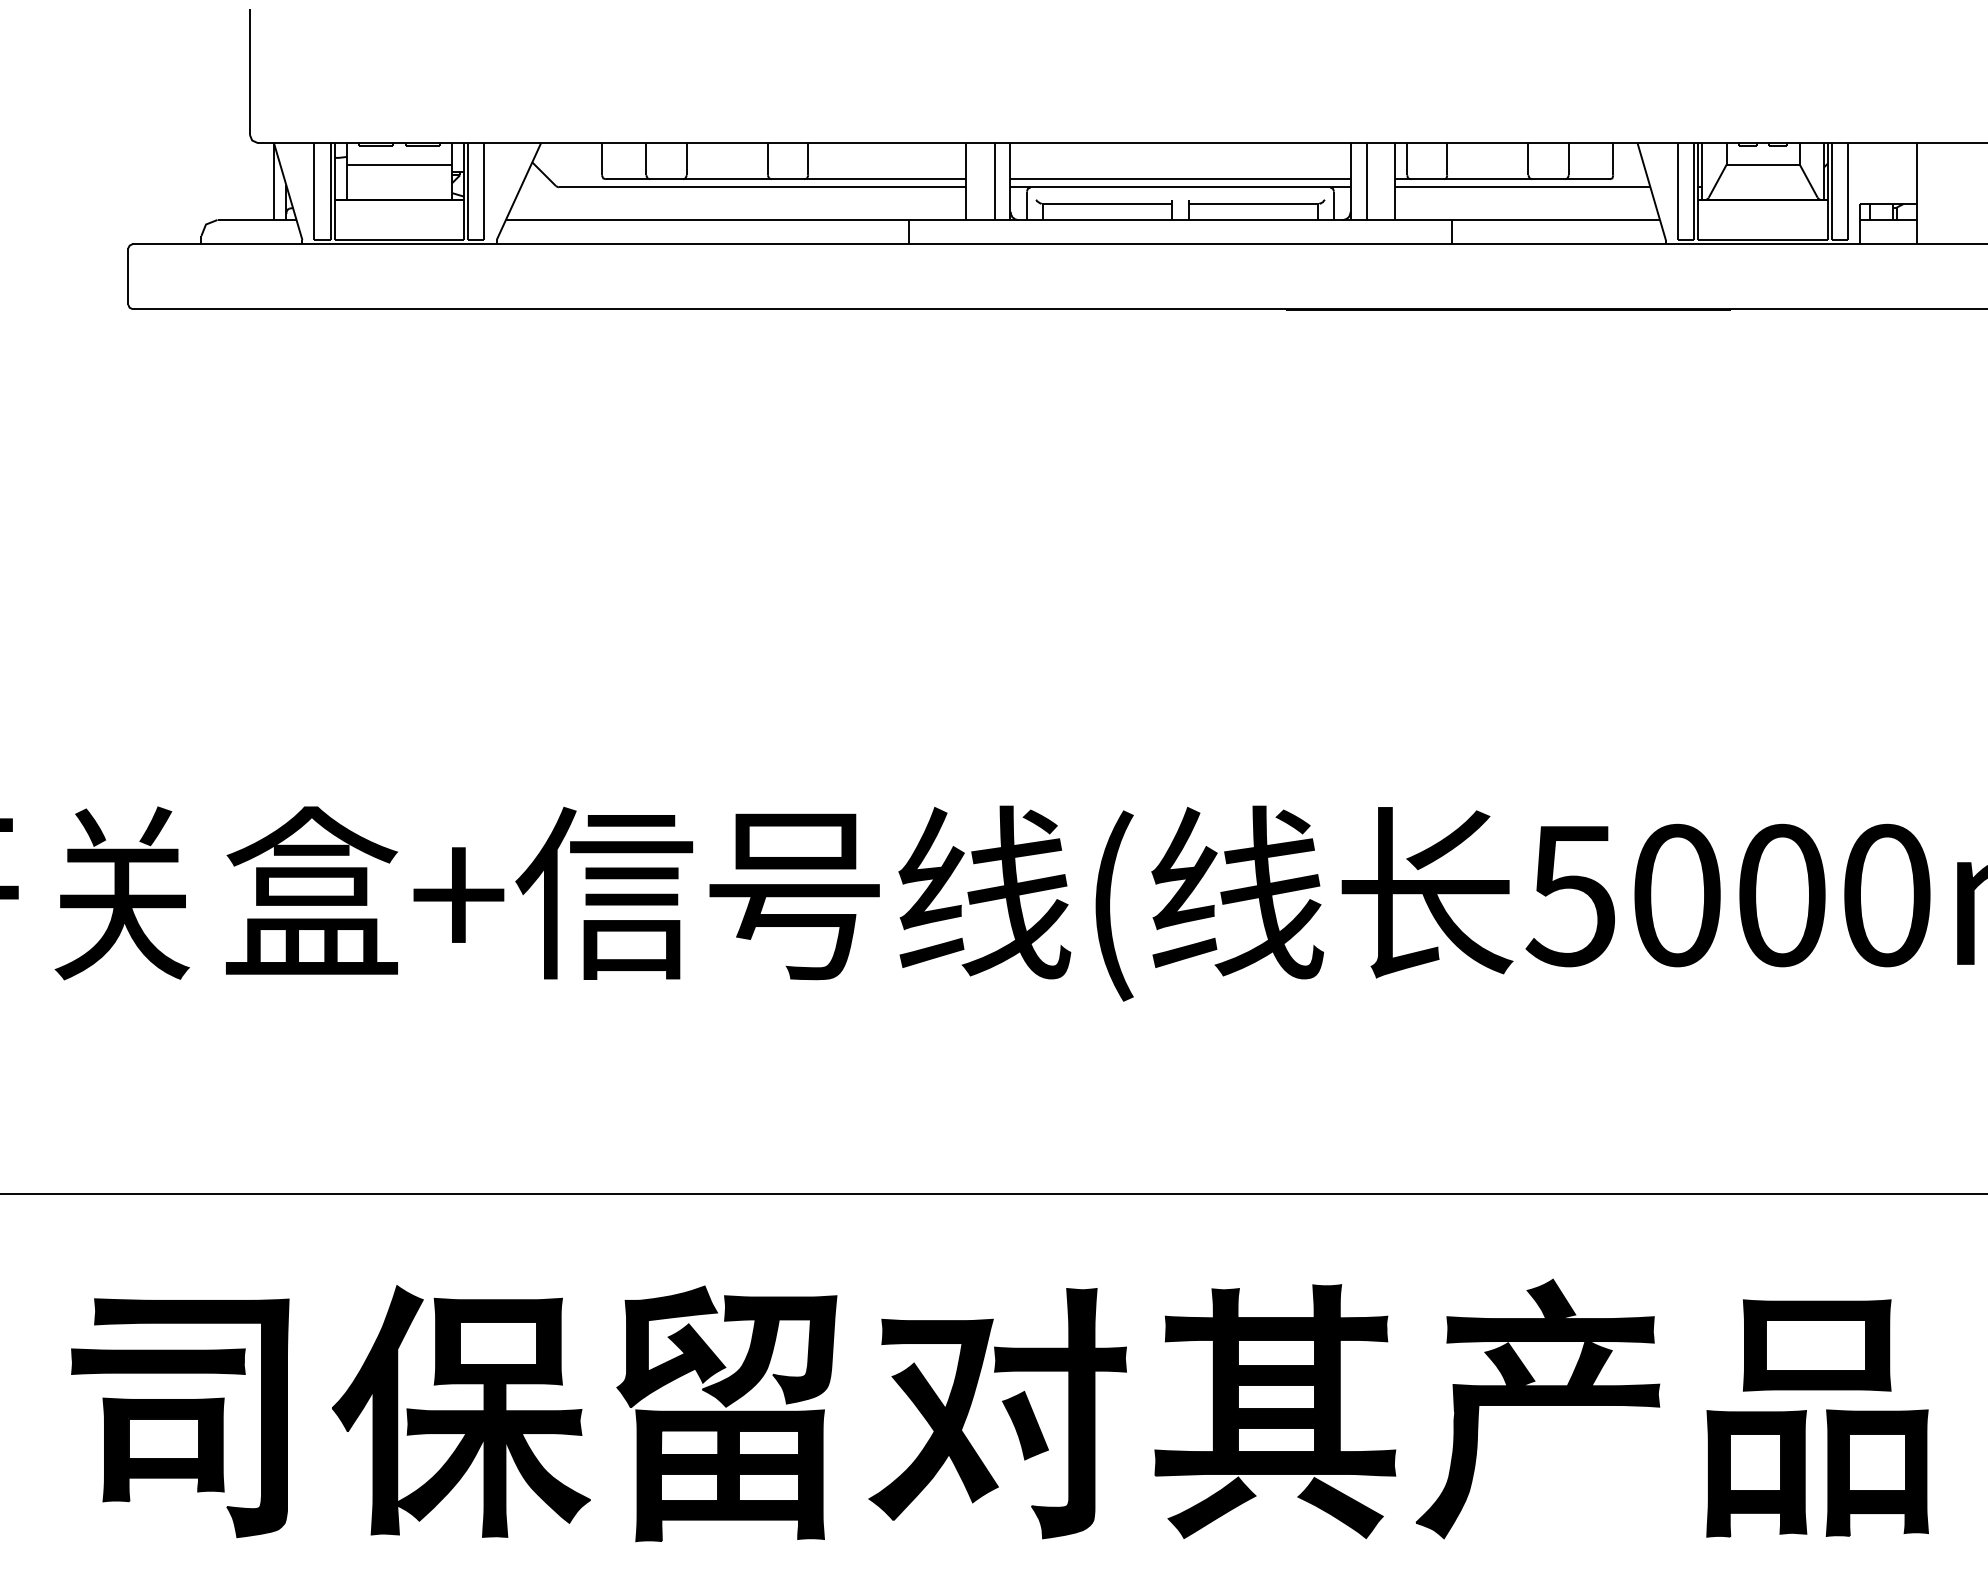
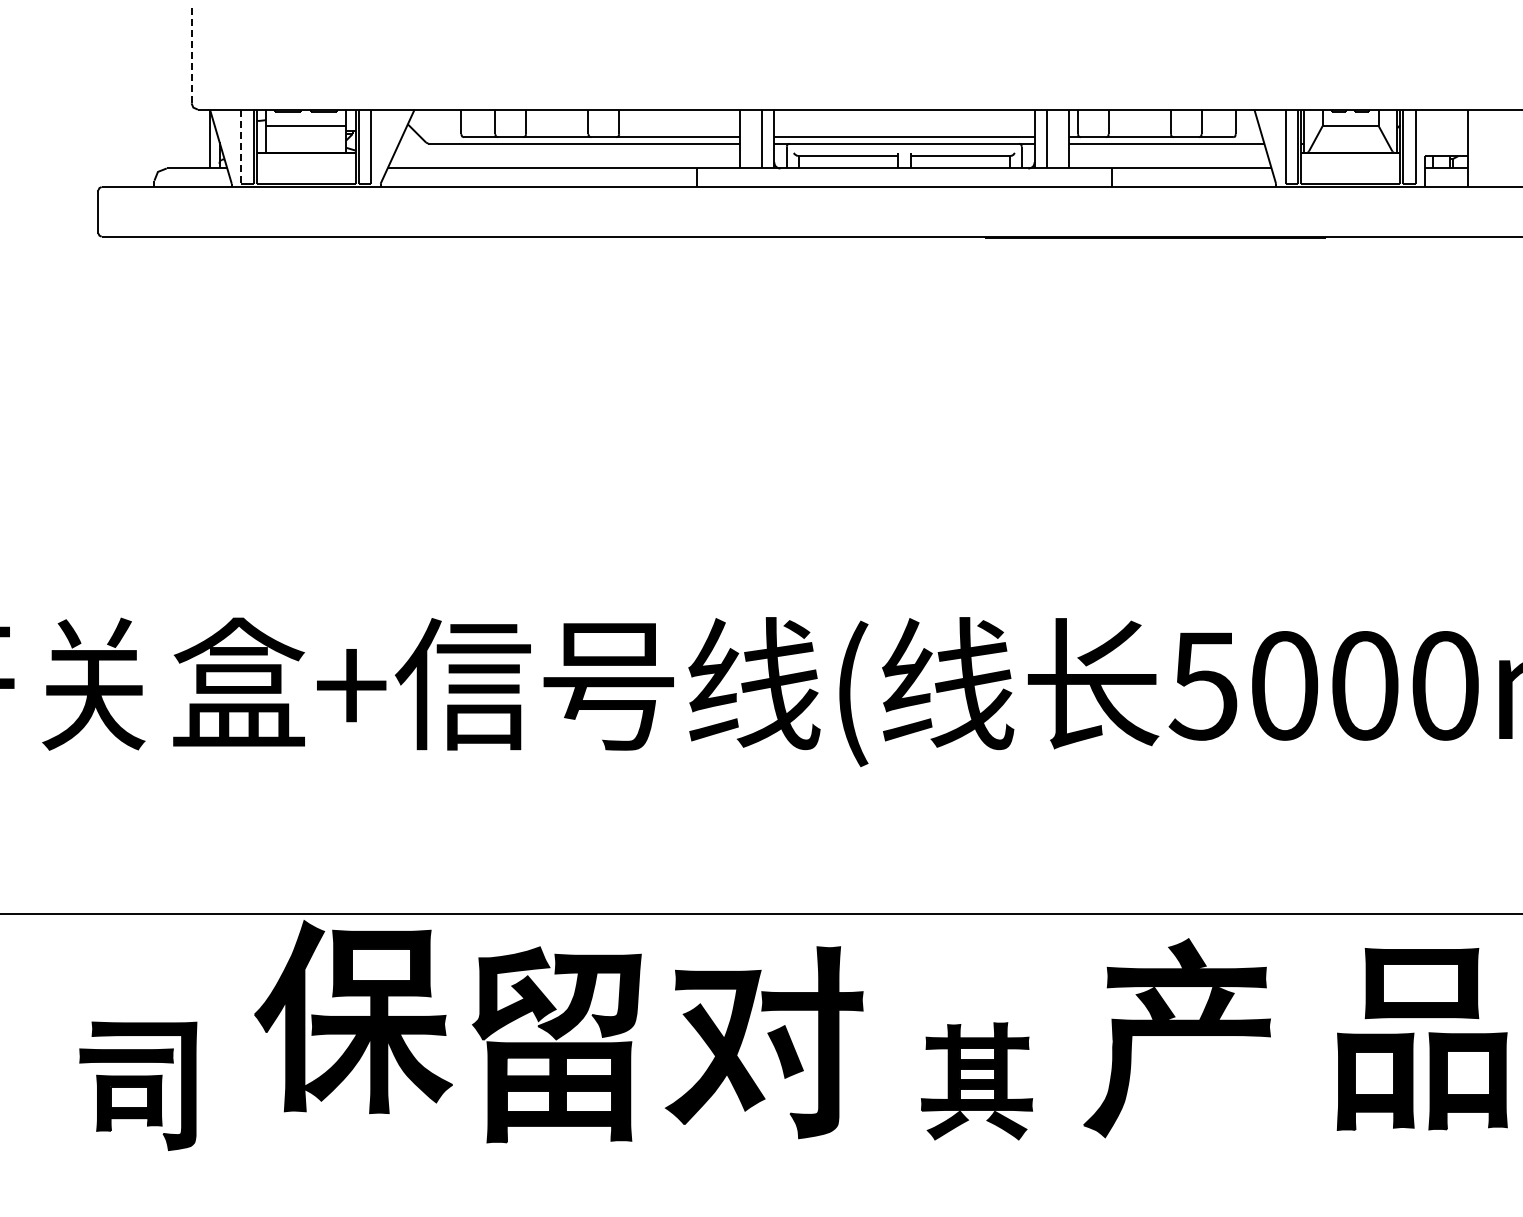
line: (249, 71) -> (191, 54), solid -> dashed
line: (313, 191) -> (240, 146), solid -> dashed
part: (1005, 1409) -> (770, 1039), moved
part: (1537, 1409) -> (1176, 1038), moved
part: (461, 1412) -> (353, 1017), moved
part: (1274, 1412) -> (976, 1081), size x0.6
part: (726, 1413) -> (556, 1044), moved
part: (1807, 1414) -> (1414, 1036), moved
part: (180, 1418) -> (138, 1086), size x0.7

